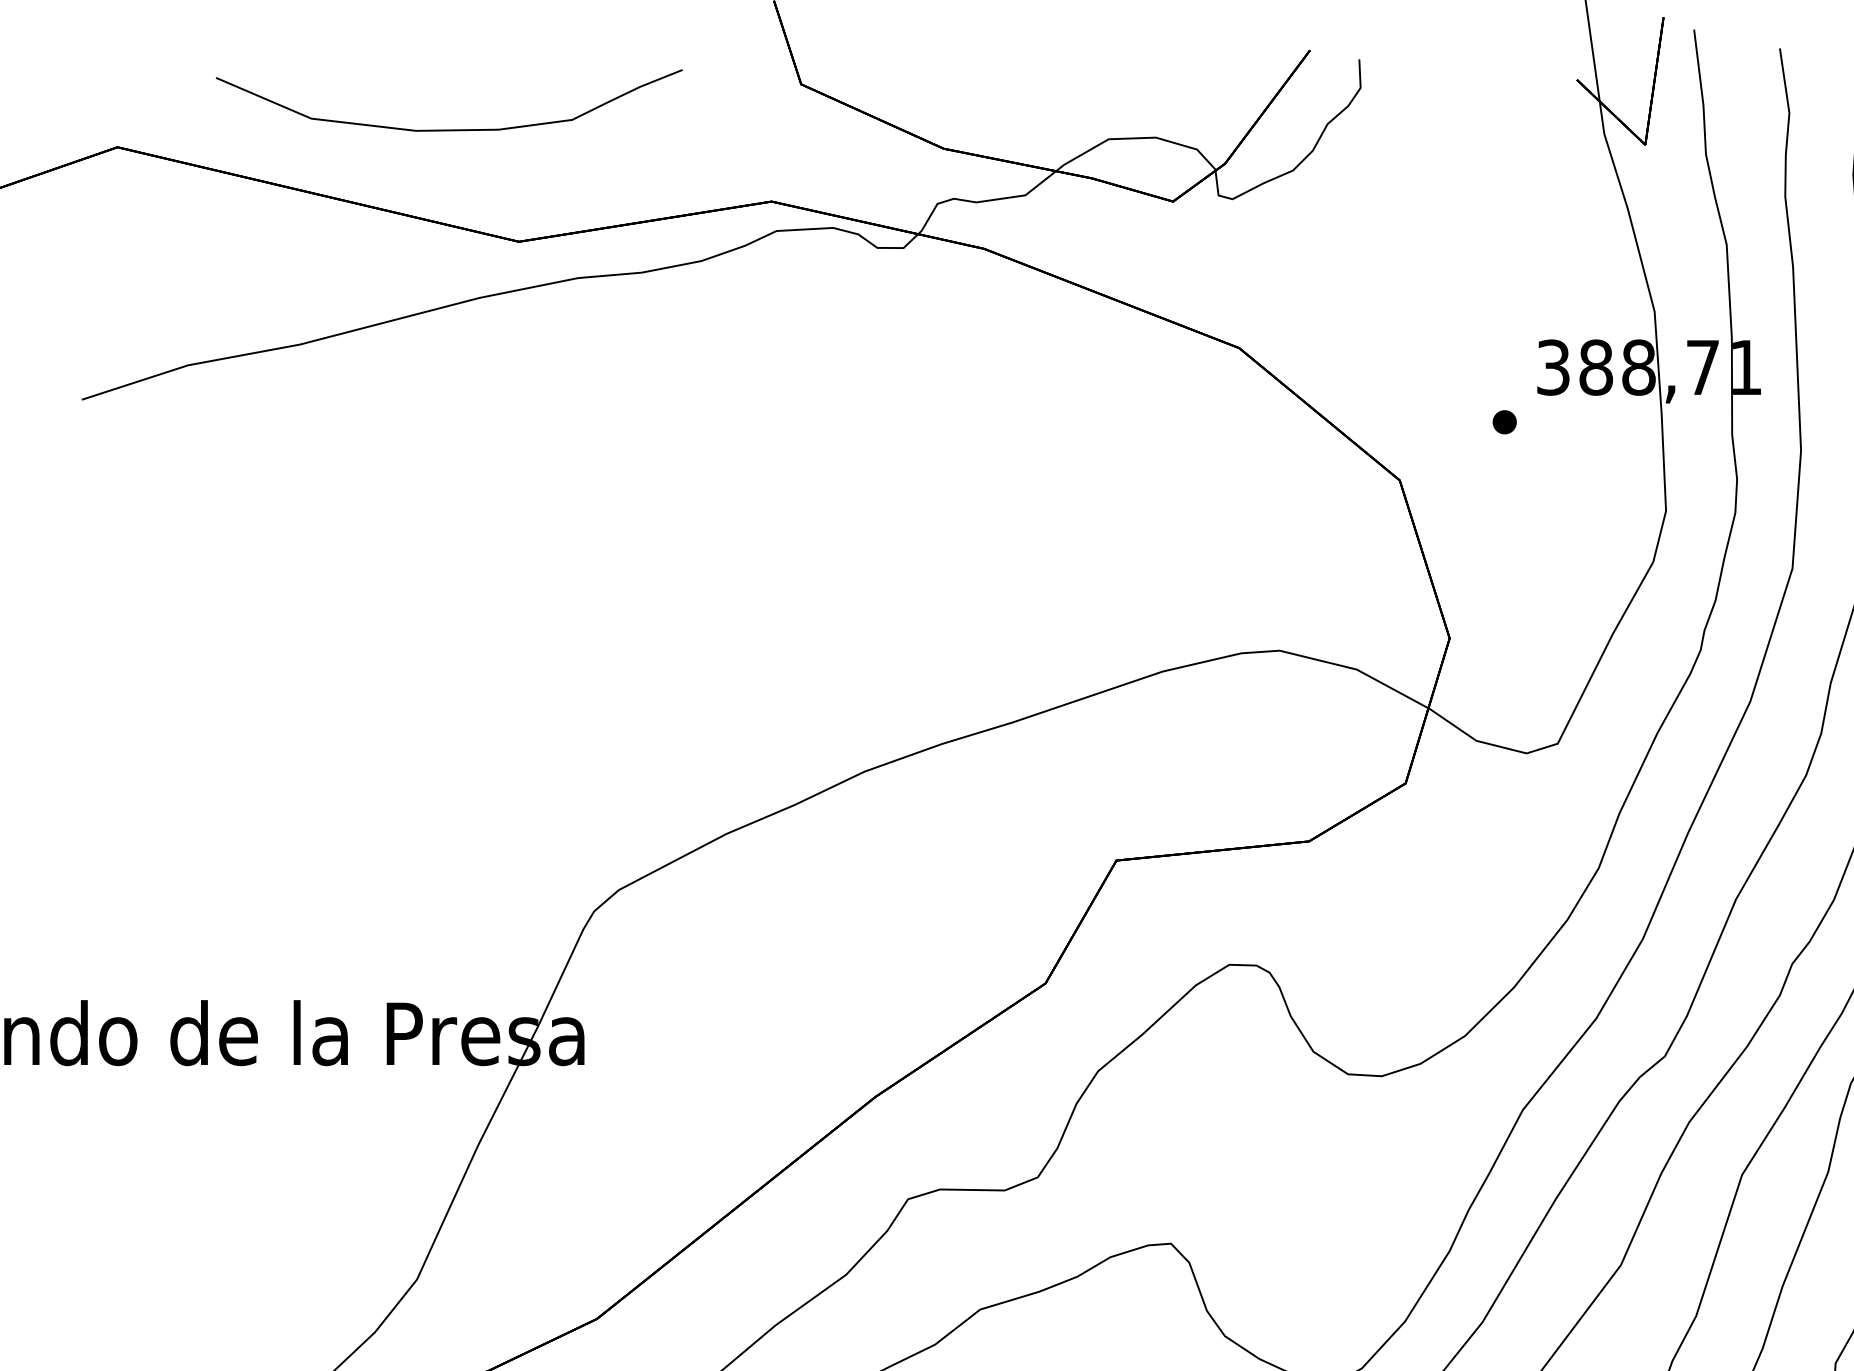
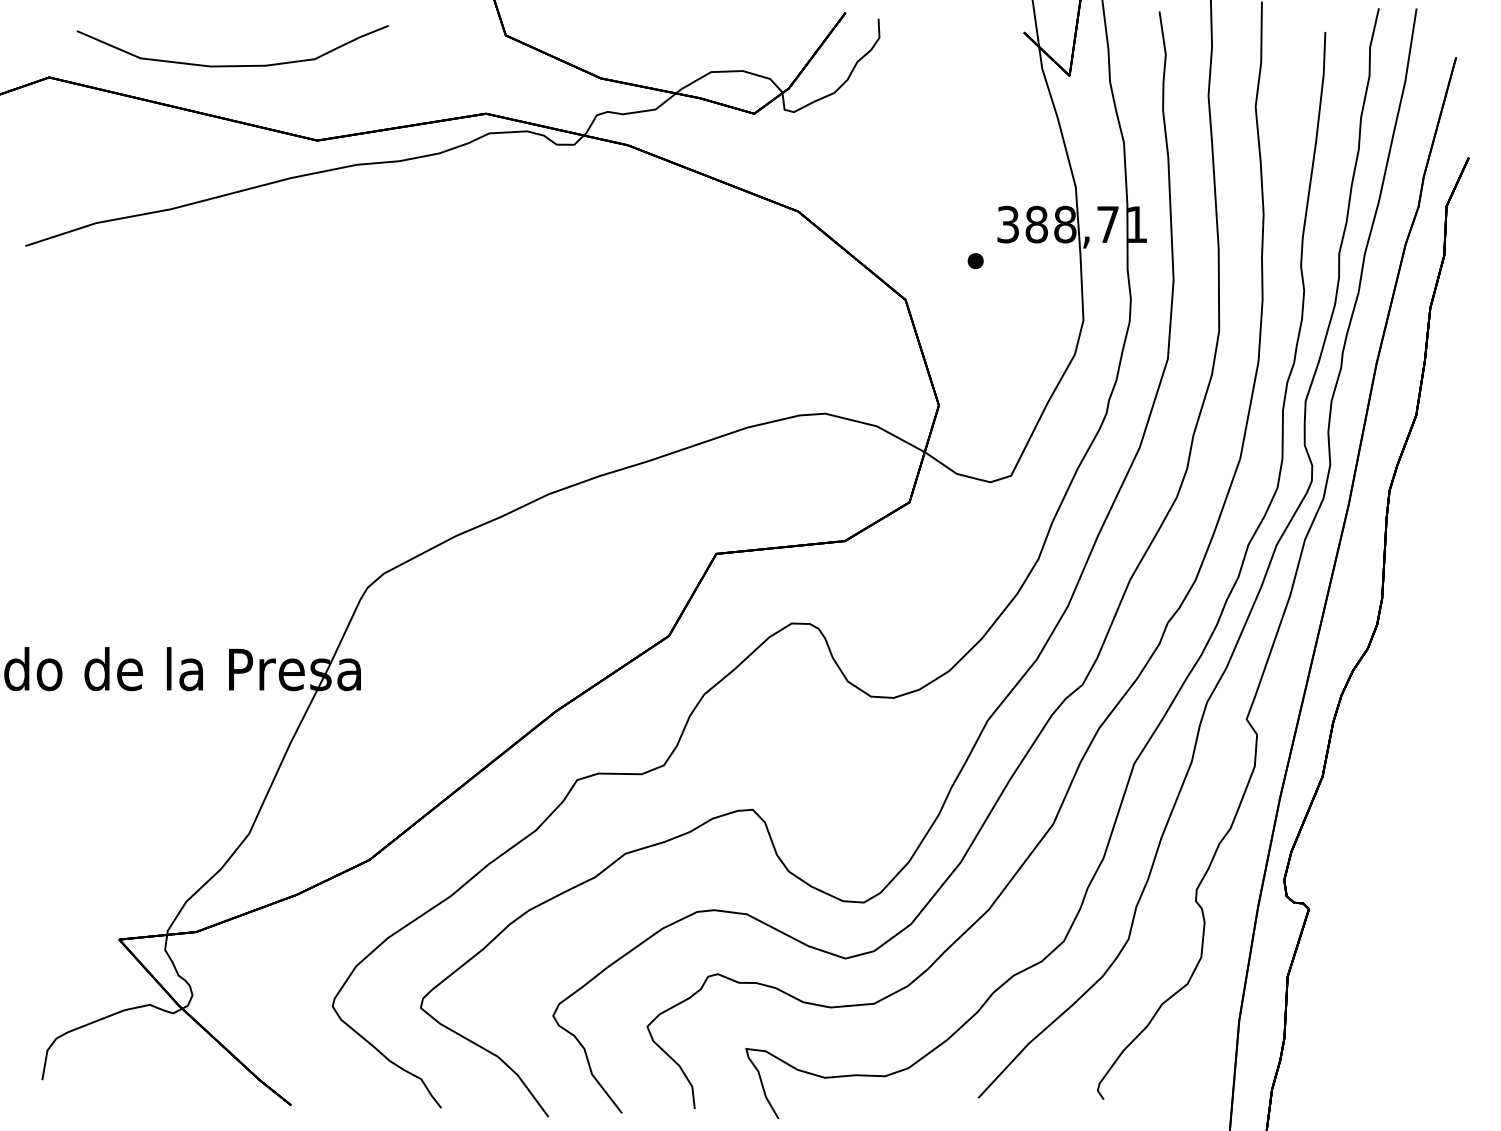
curve: (448, 129) -> (232, 65), moved

